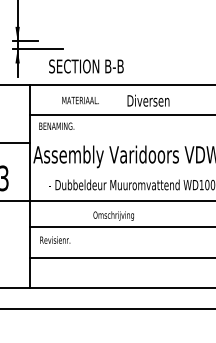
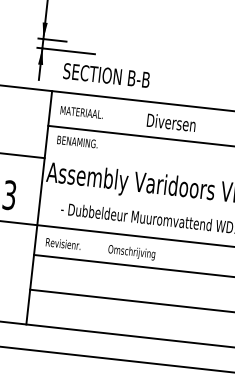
text: (86, 66) -> (106, 75), moved
text: (80, 100) -> (81, 112), moved
text: (148, 100) -> (171, 122), moved
text: (55, 239) -> (63, 243), moved

